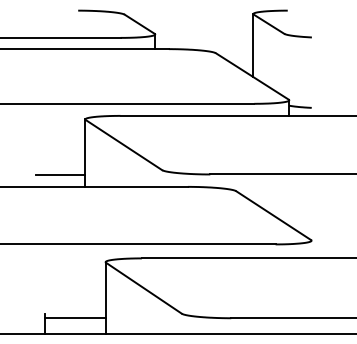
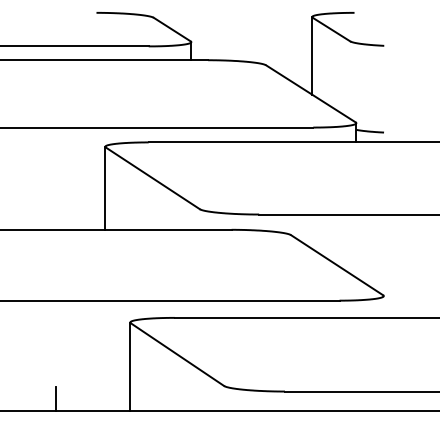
line: (60, 175) -> (74, 215), removed
line: (75, 317) -> (93, 390), removed

